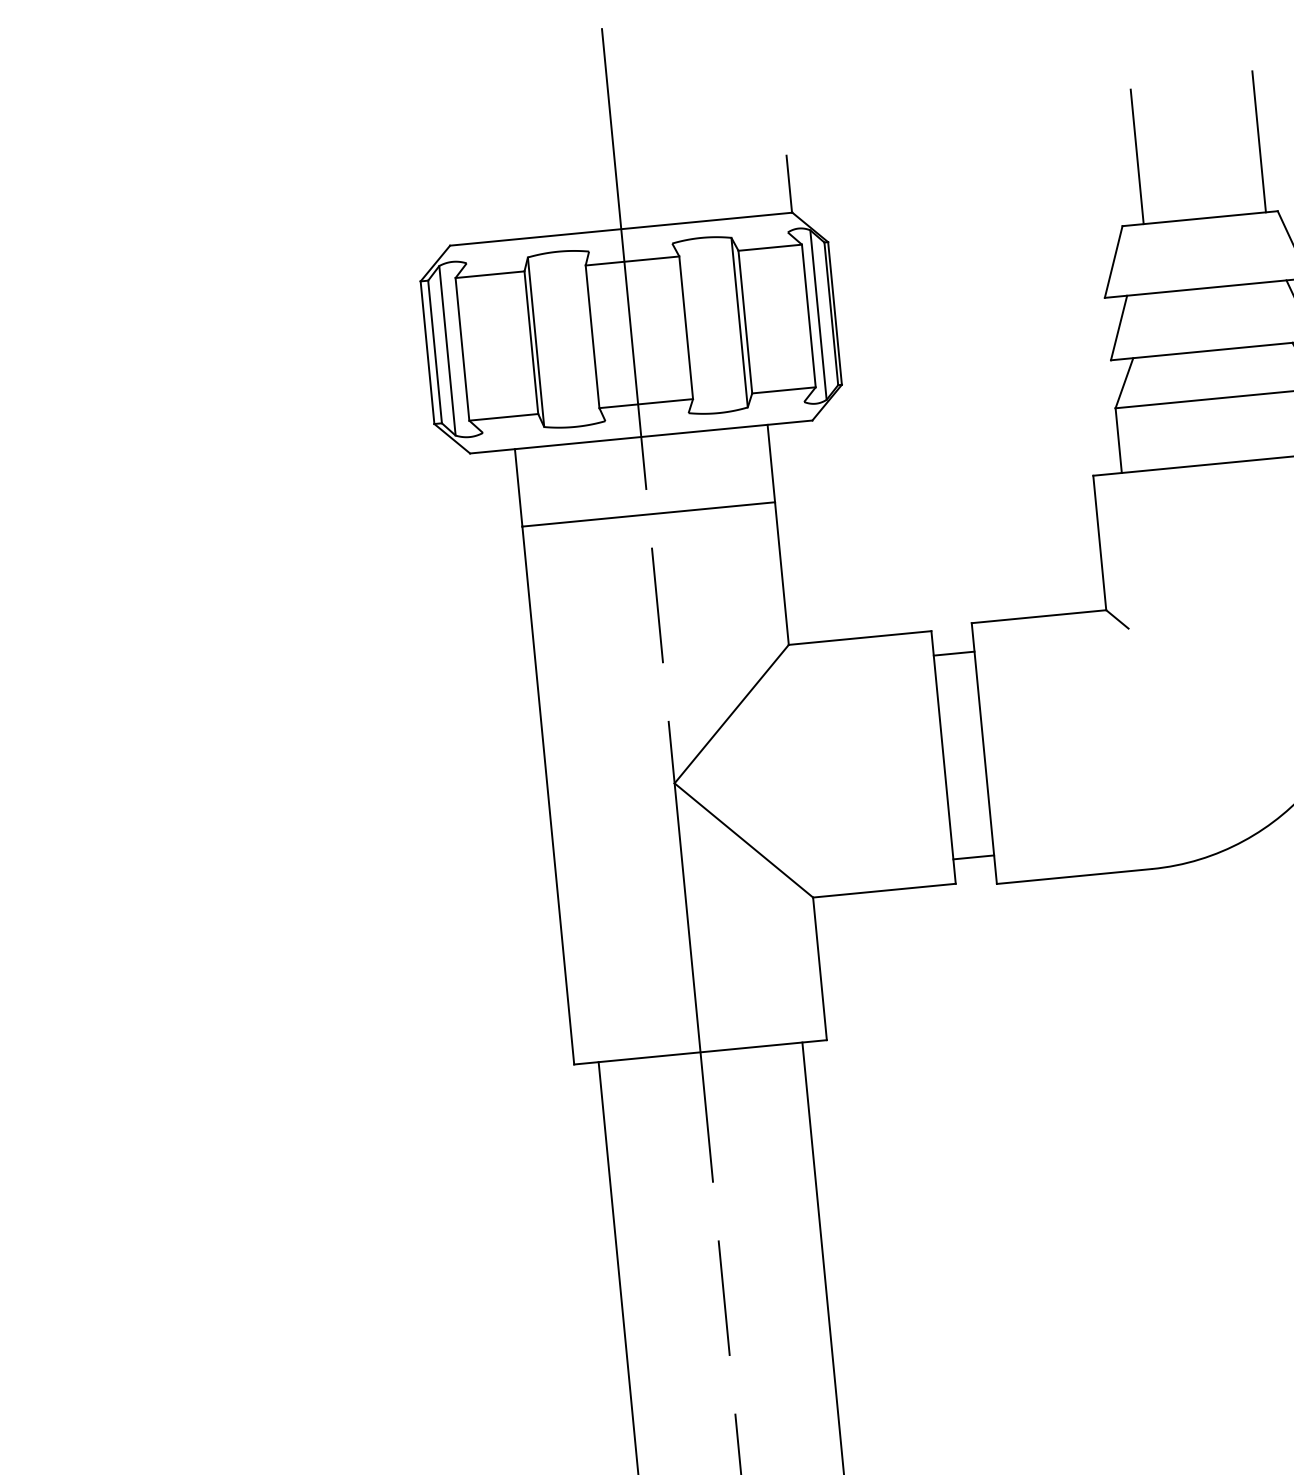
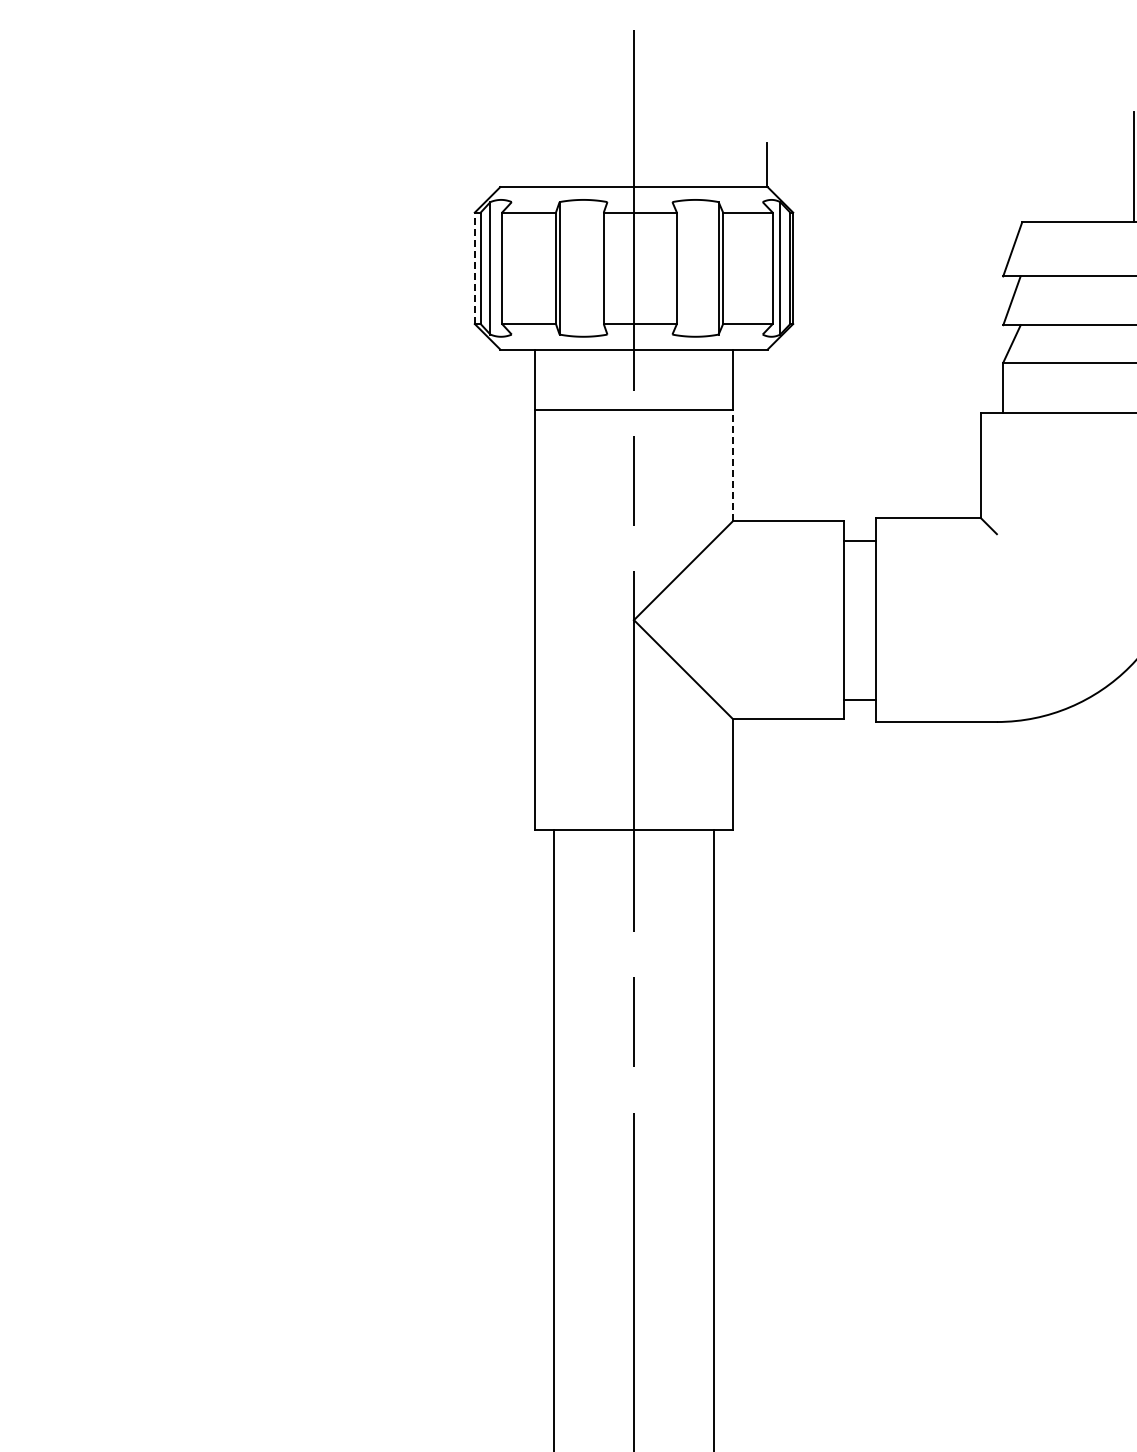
line: (1136, 156) -> (1038, 169), removed
line: (427, 352) -> (474, 268), solid -> dashed
line: (781, 573) -> (732, 465), solid -> dashed

